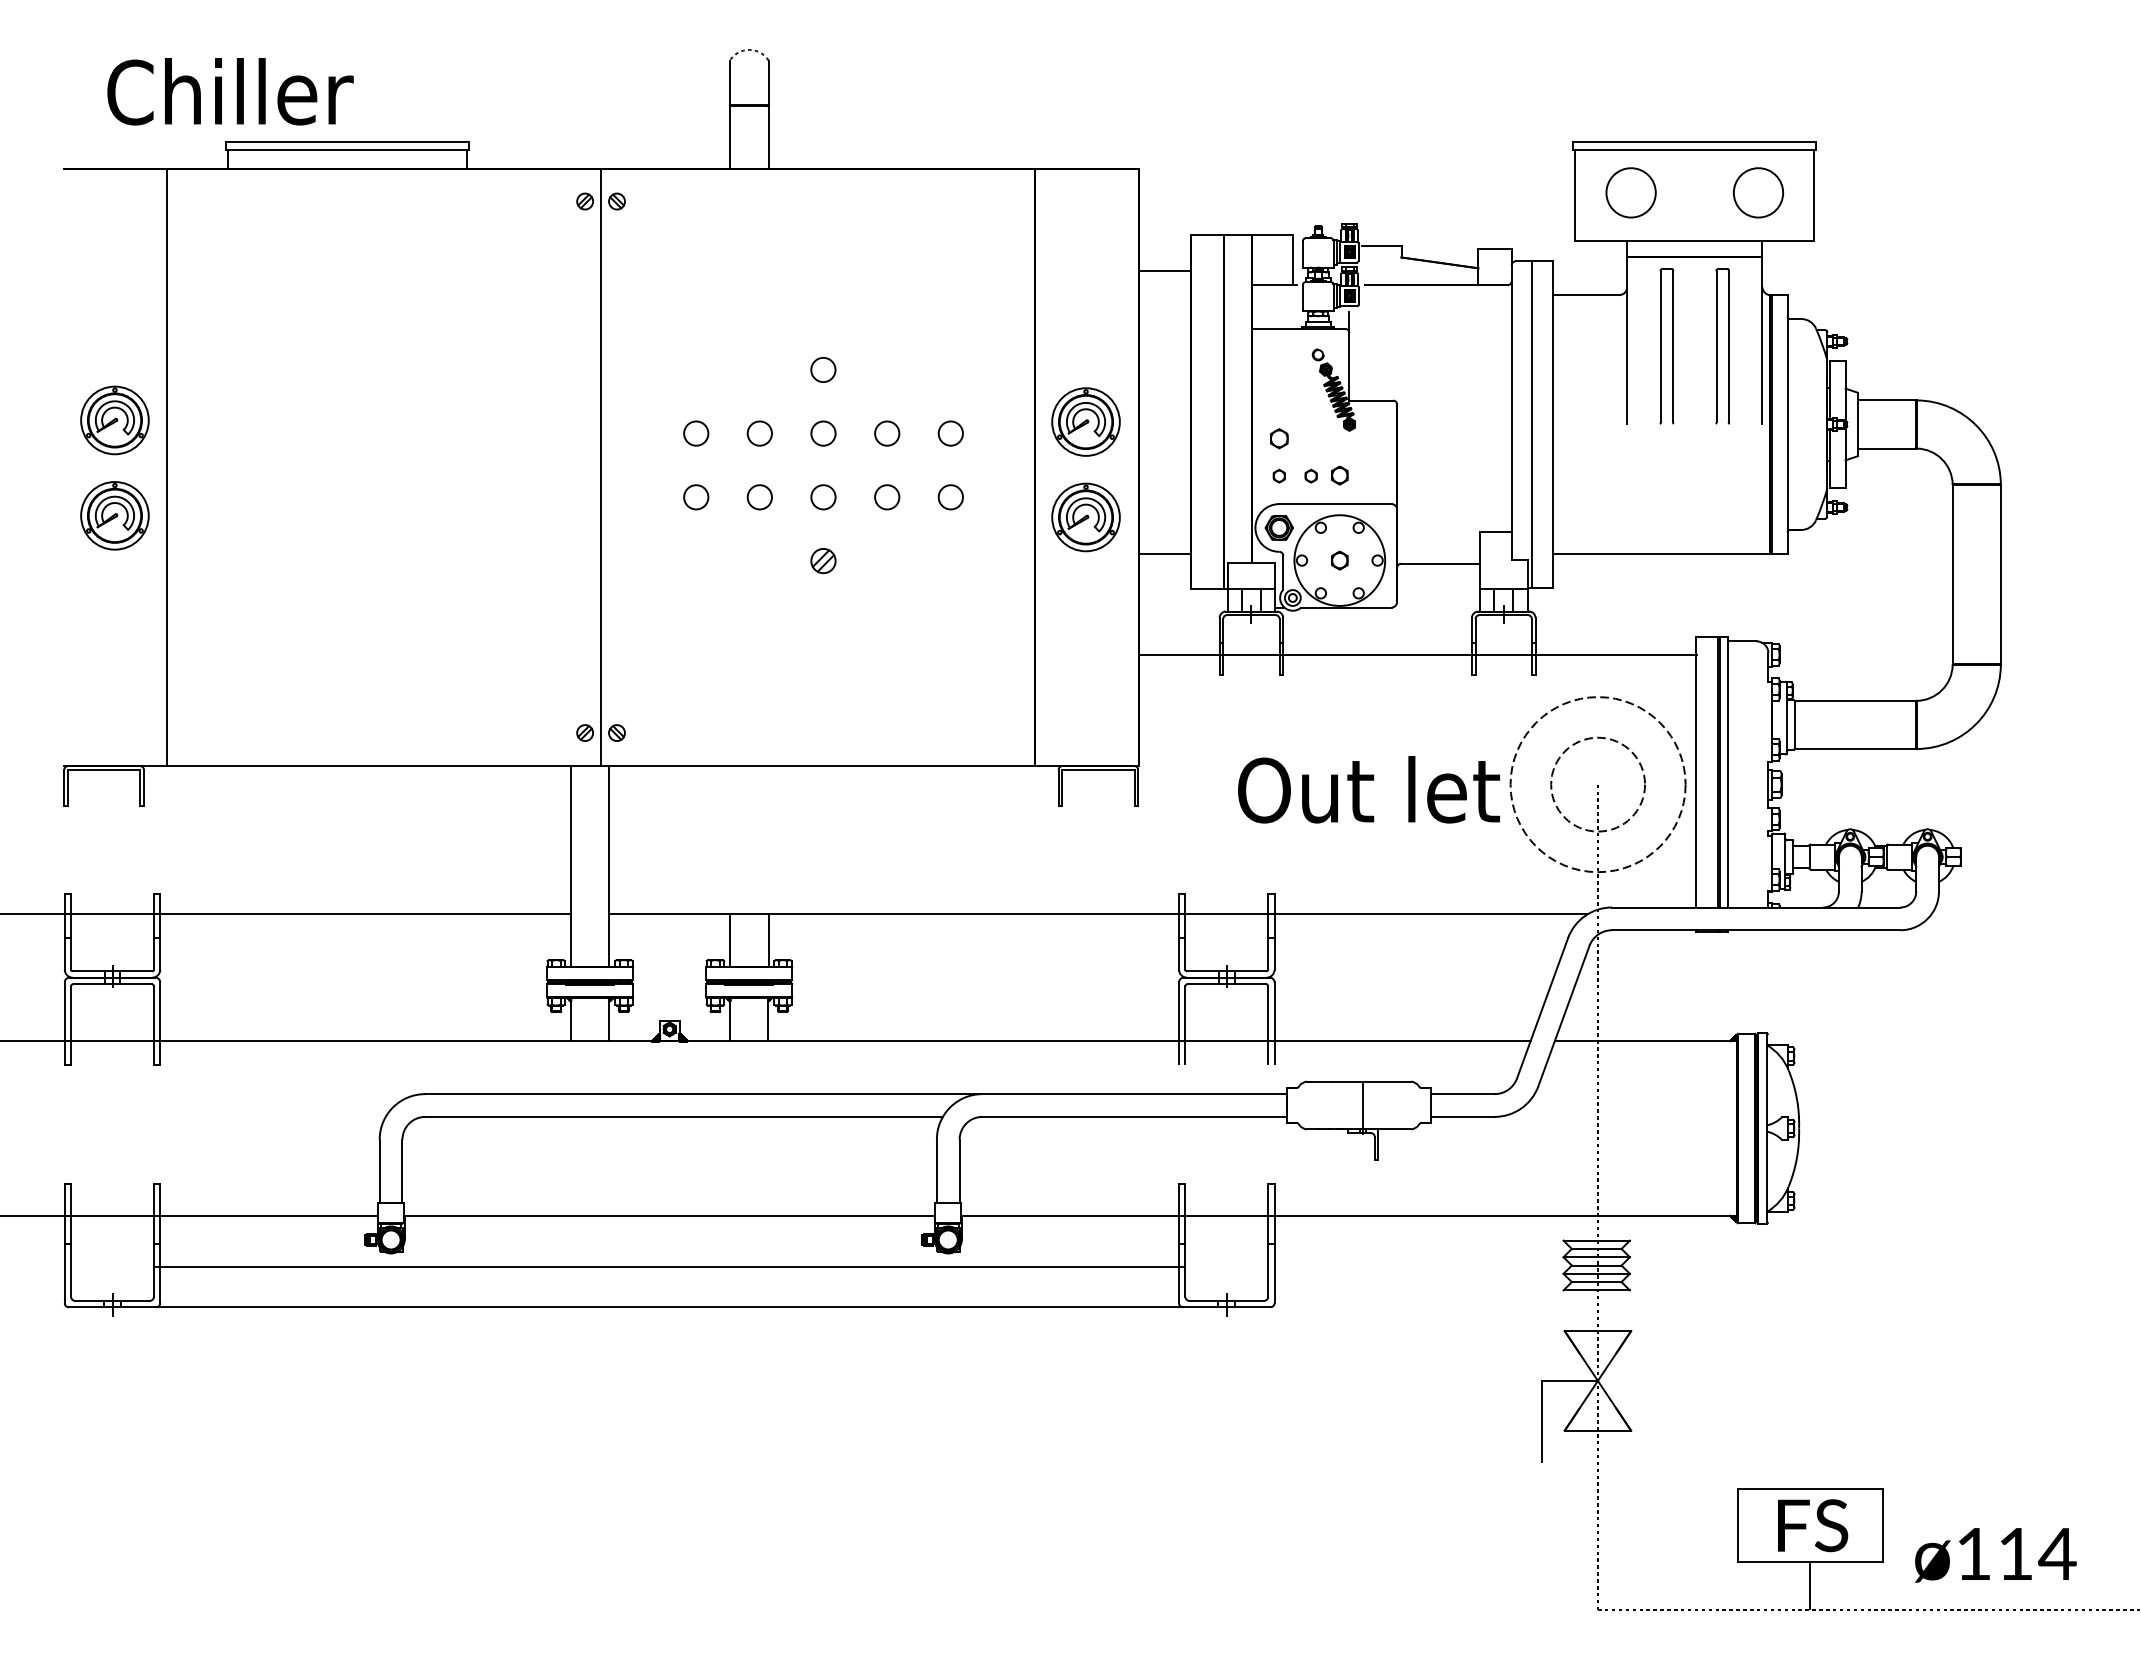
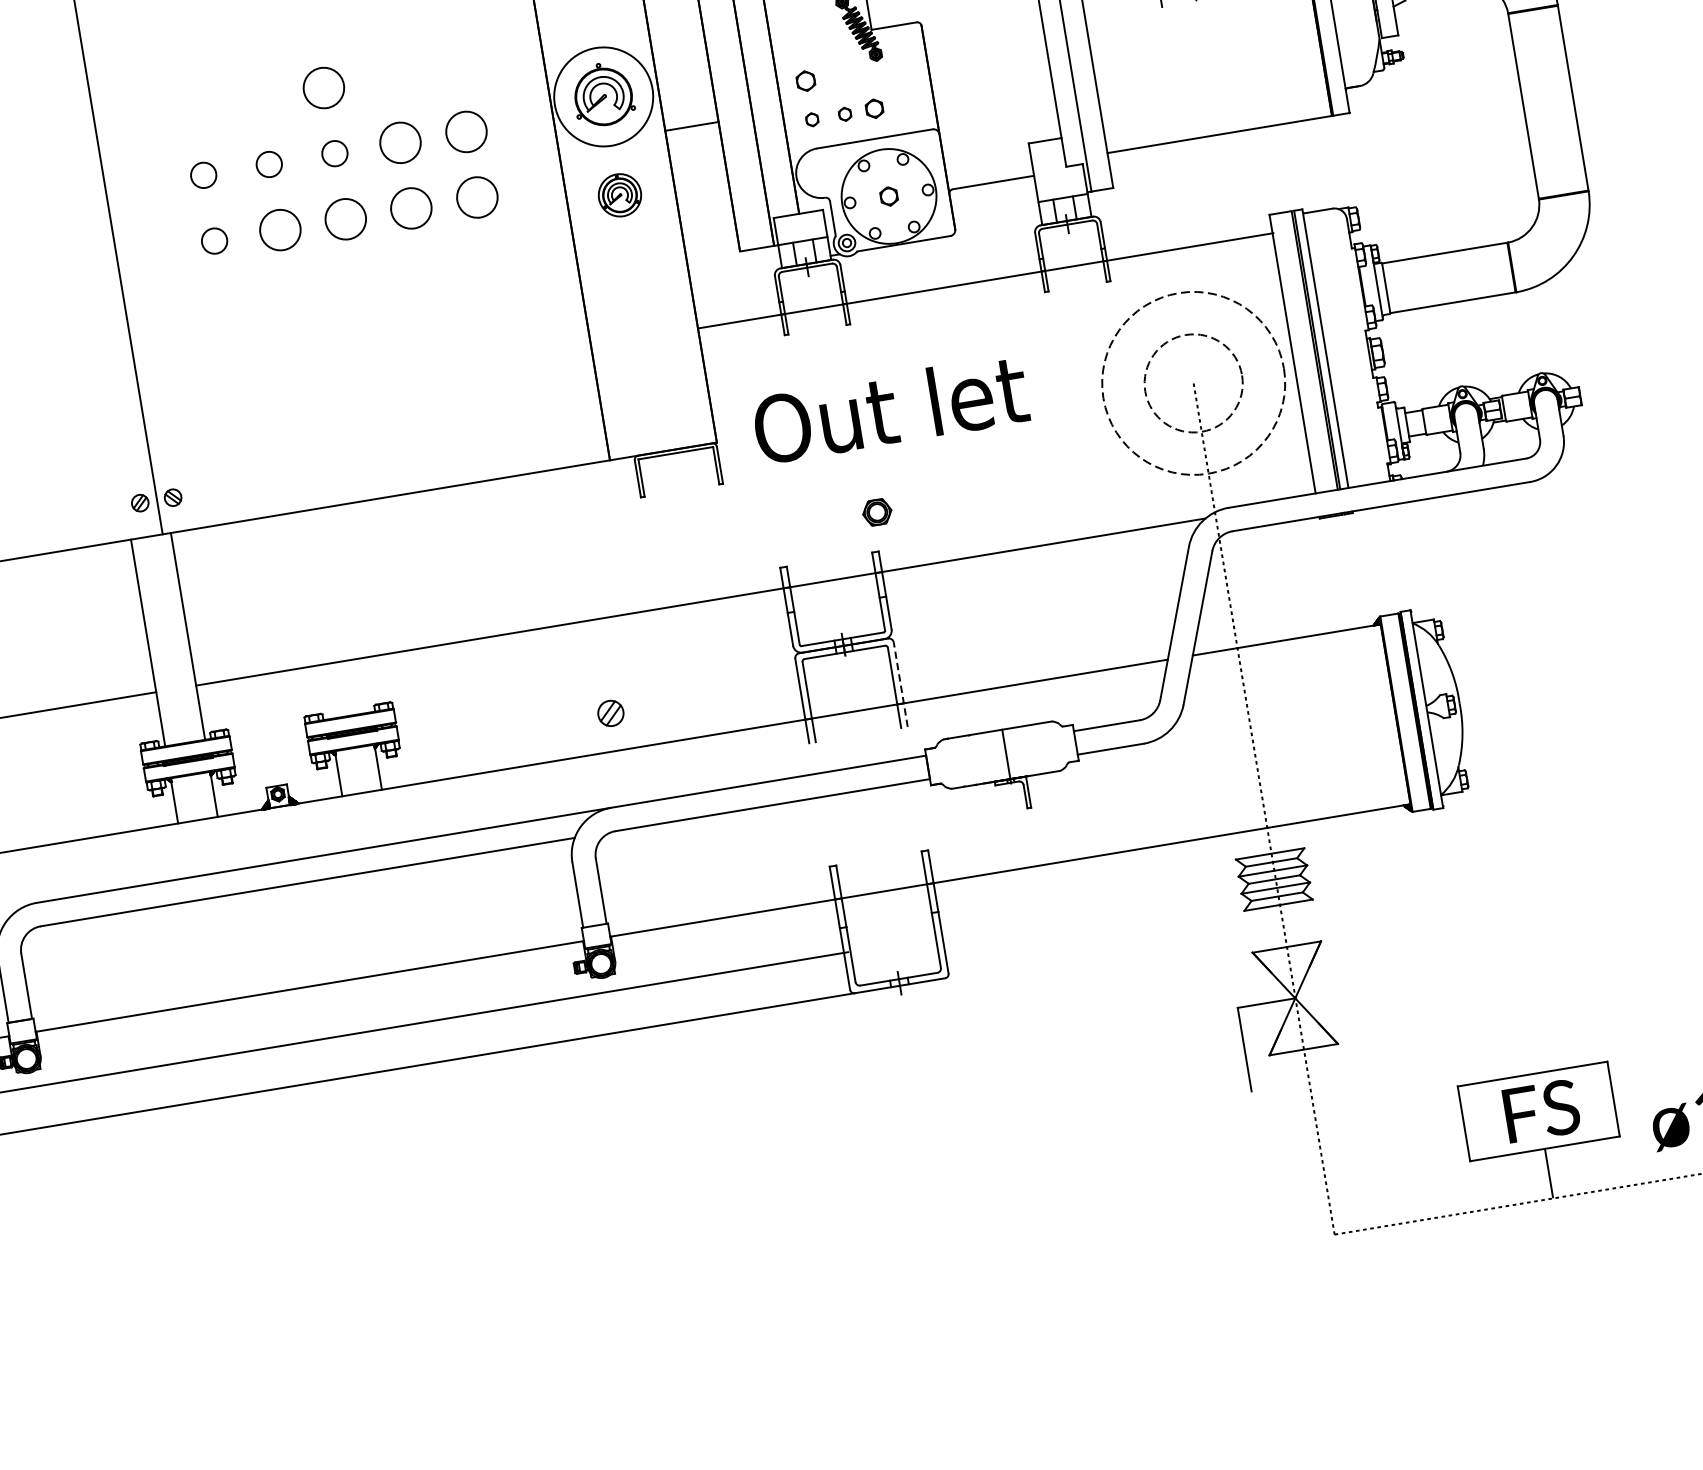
circle: (823, 369) -> (324, 87), size x1.6
circle: (1085, 421) -> (603, 96), size x1.4
circle: (887, 433) -> (400, 142), size x1.6
circle: (950, 433) -> (465, 131), size x1.6
circle: (759, 497) -> (279, 230), size x1.6
circle: (823, 497) -> (345, 219), size x1.6
circle: (887, 497) -> (411, 208), size x1.6
circle: (950, 497) -> (476, 197), size x1.6
part: (1085, 517) -> (619, 195), size x0.6
part: (1278, 527) -> (876, 512), moved
line: (1164, 553) -> (691, 126), moved
part: (823, 561) -> (610, 713), moved
text: (1368, 789) -> (890, 409), moved
line: (729, 939) -> (324, 691), removed
line: (768, 939) -> (364, 684), removed
line: (1274, 1023) -> (900, 684), solid -> dashed

